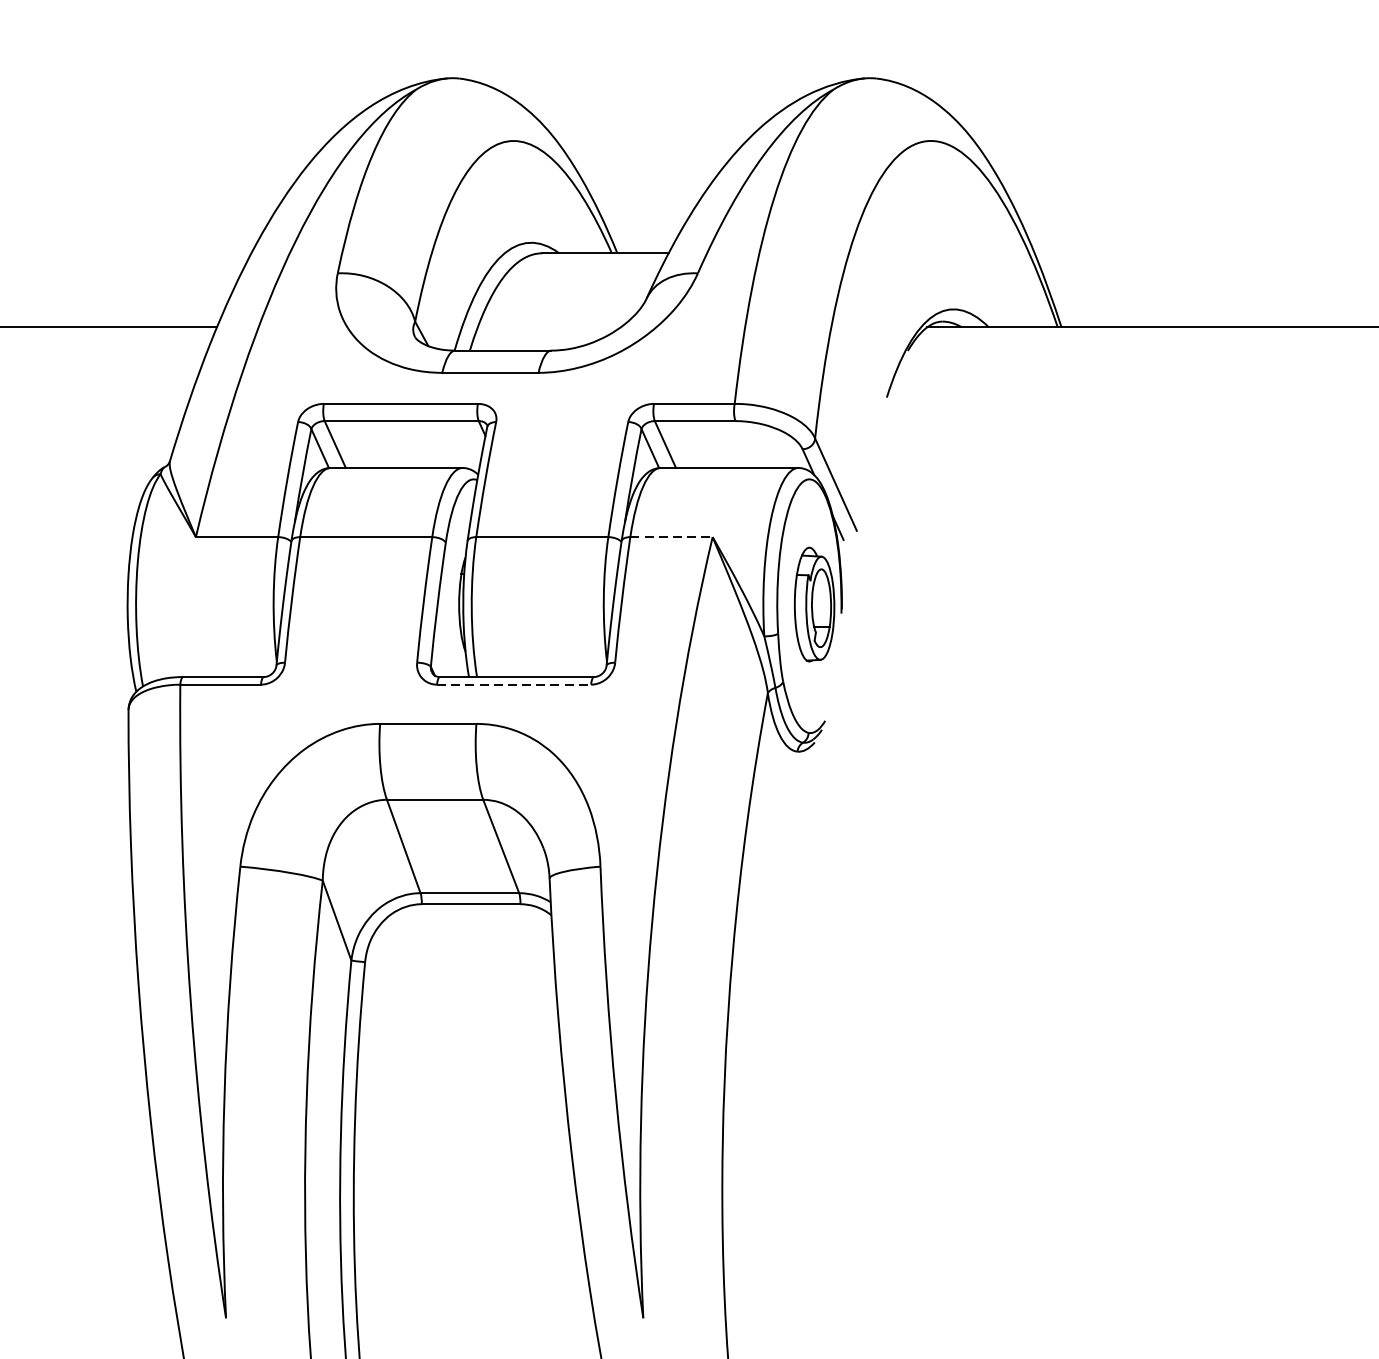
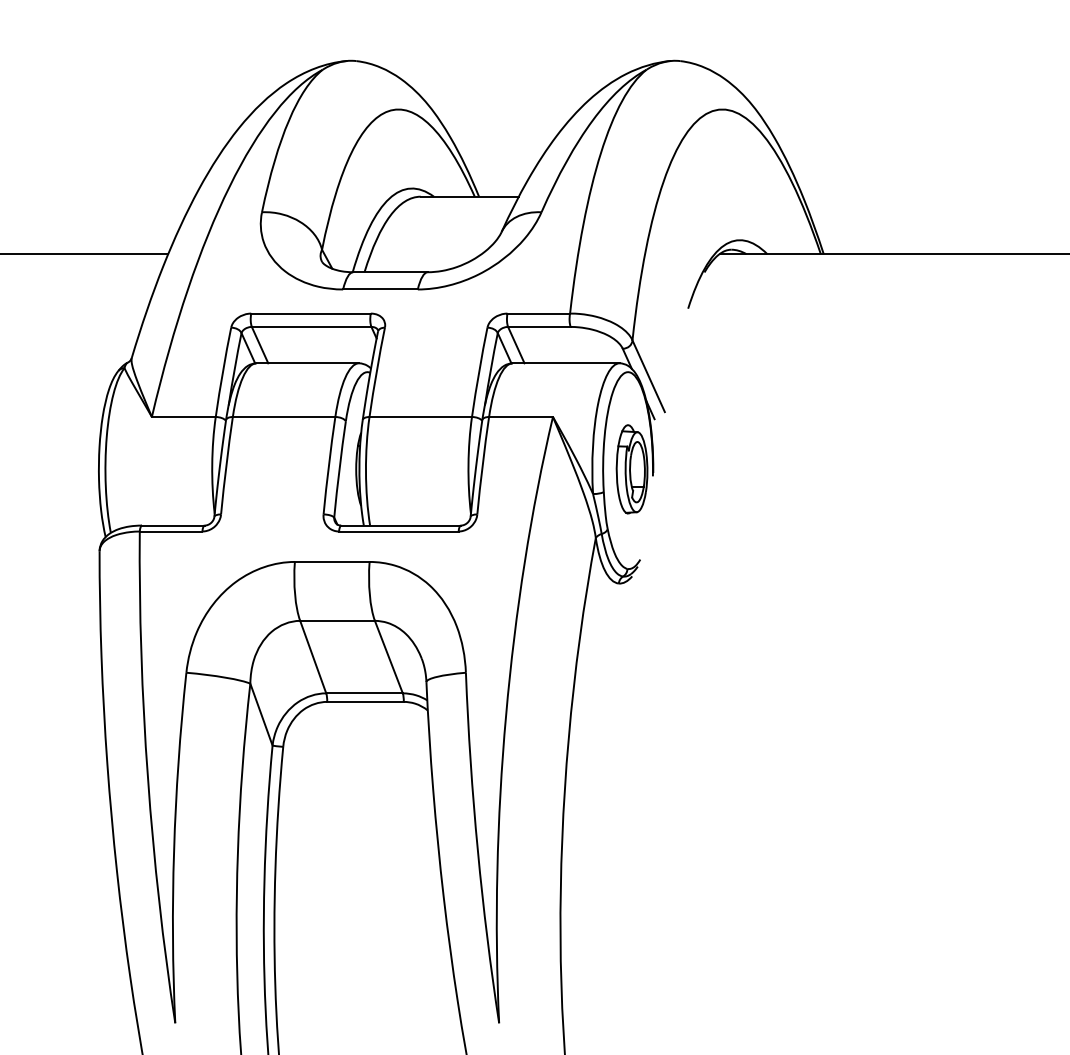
line: (672, 537) -> (521, 417), dashed -> solid
line: (513, 684) -> (398, 531), dashed -> solid

